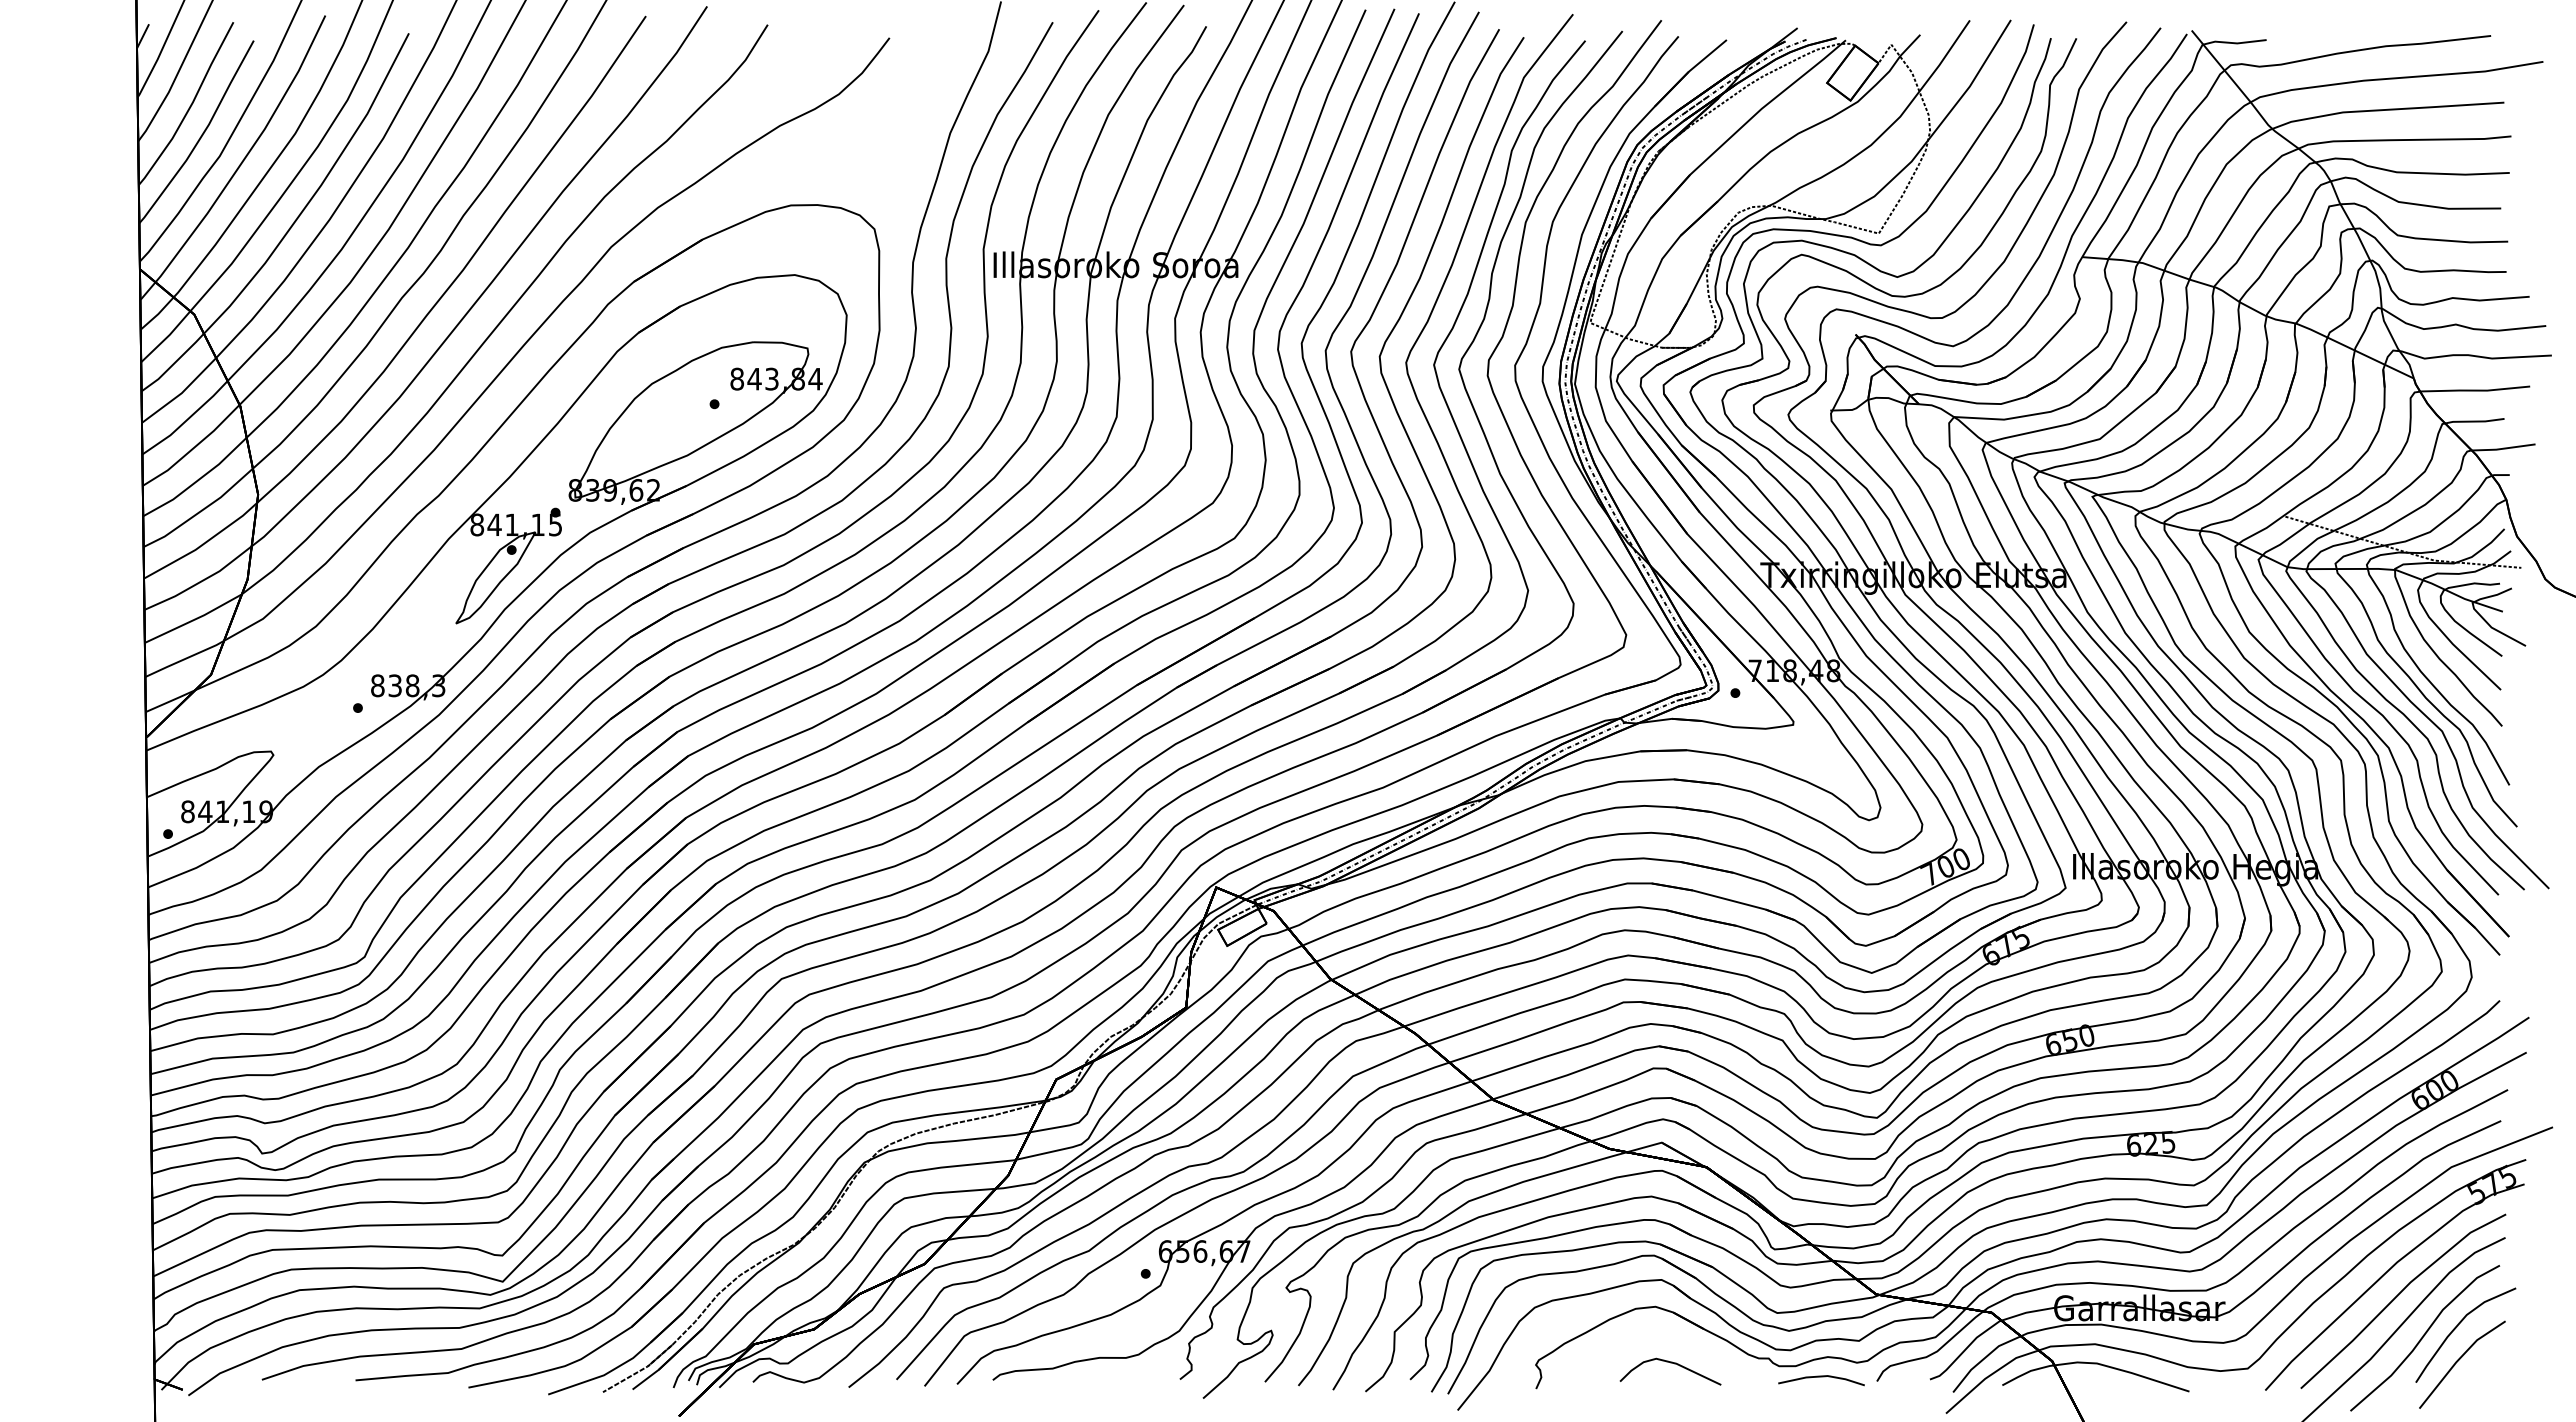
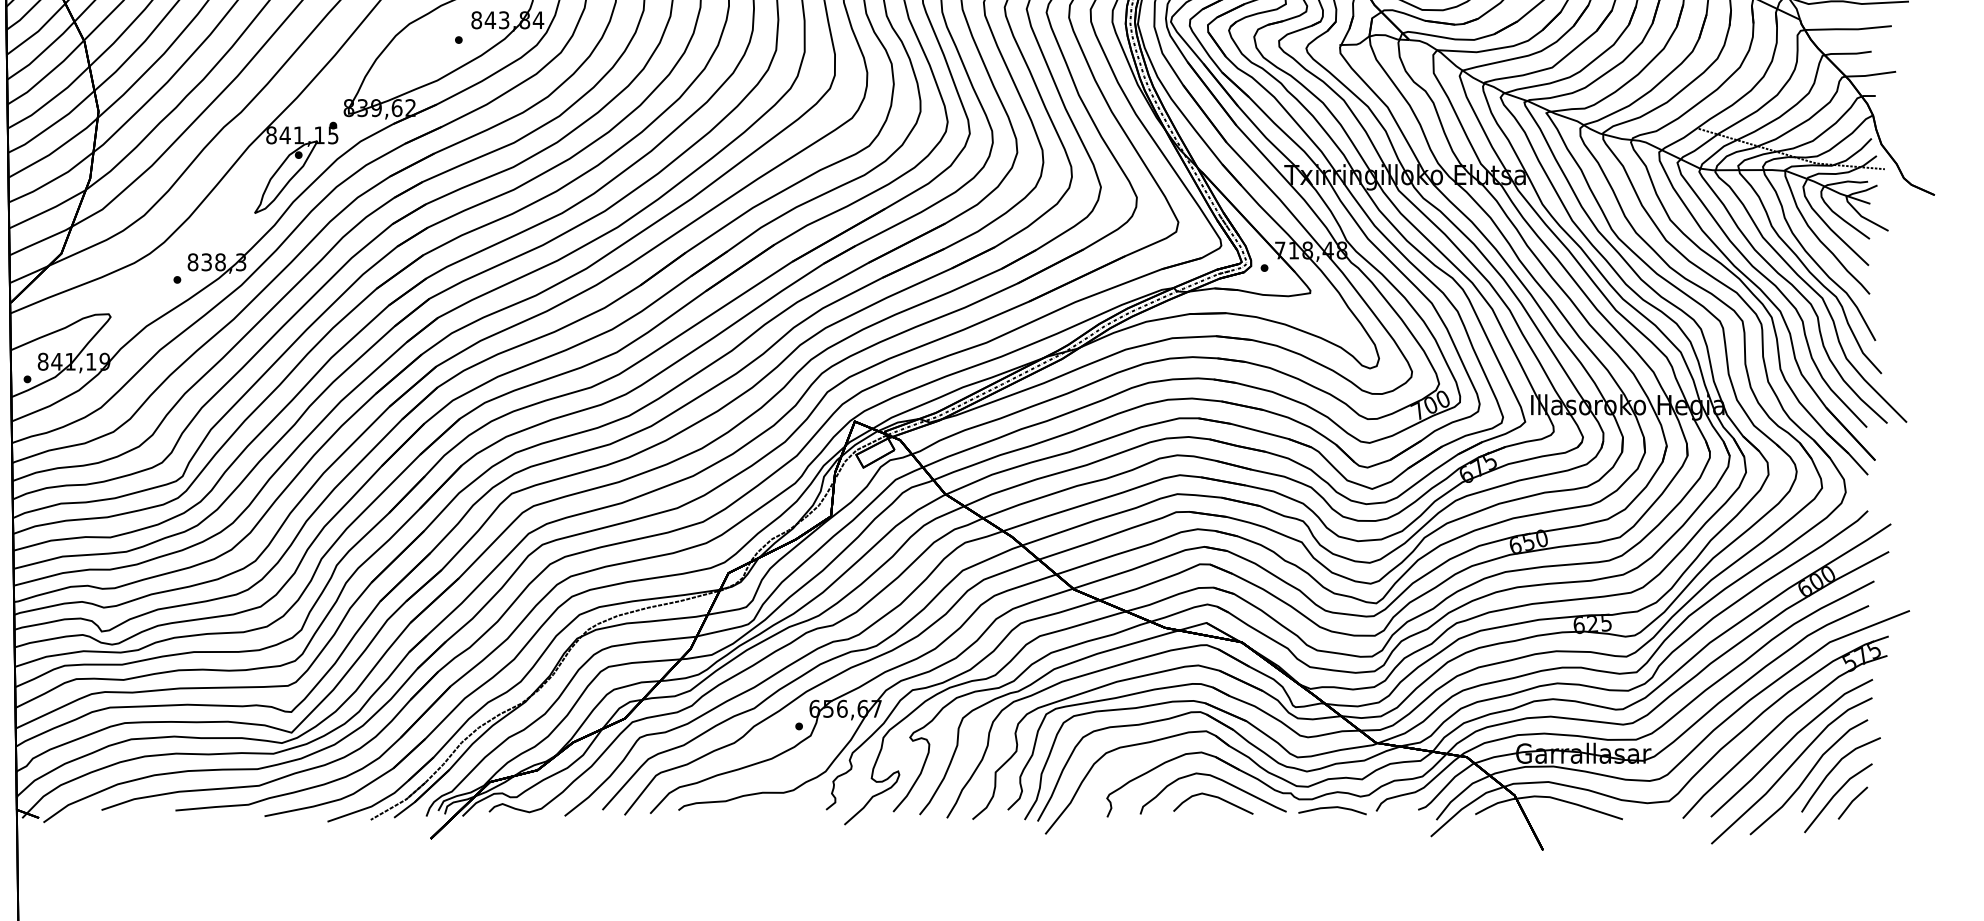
curve: (1677, 1341) -> (1218, 779), added
line: (2480, 1369) -> (1852, 801), added

